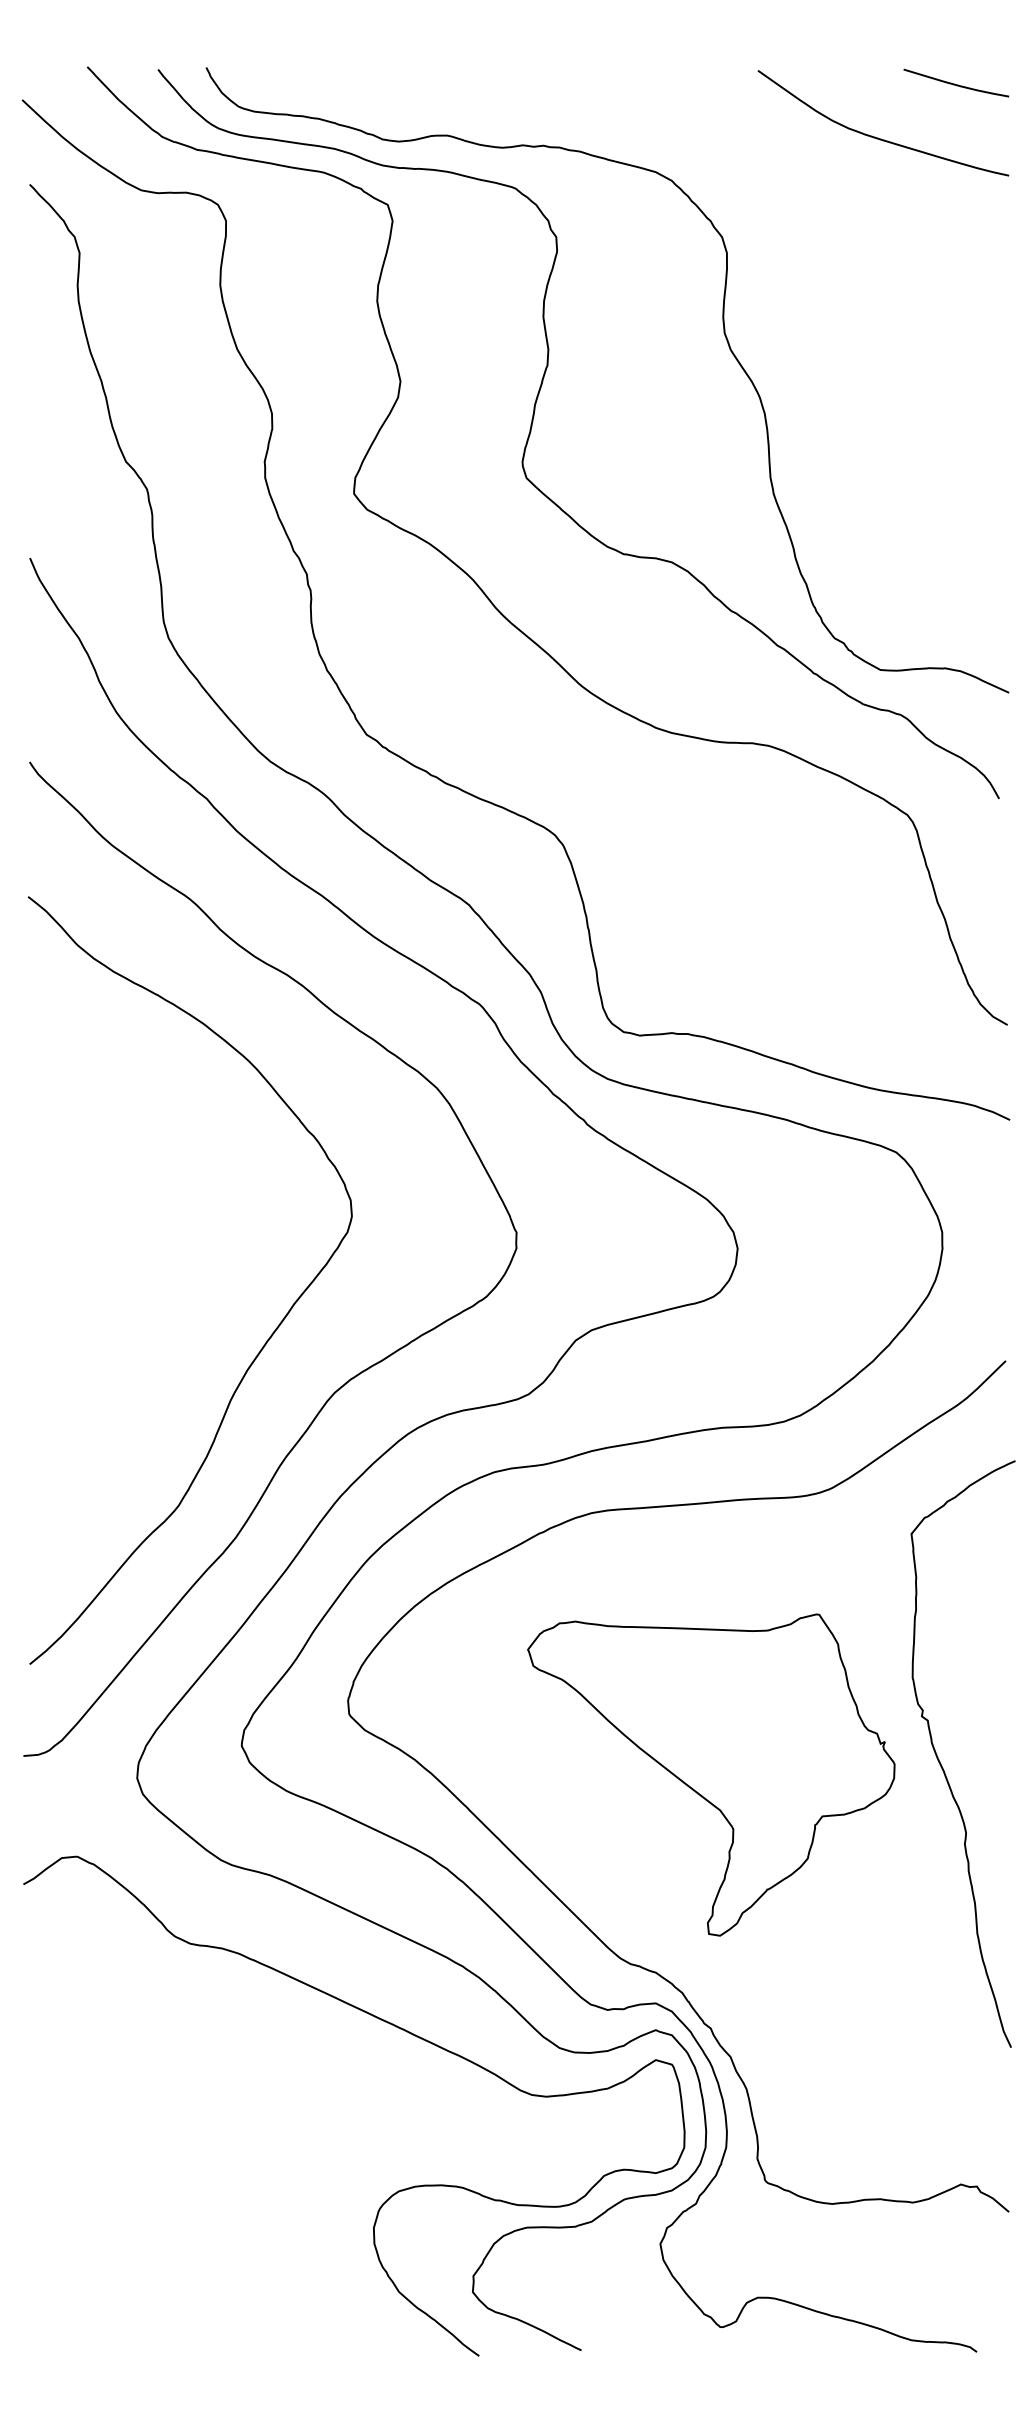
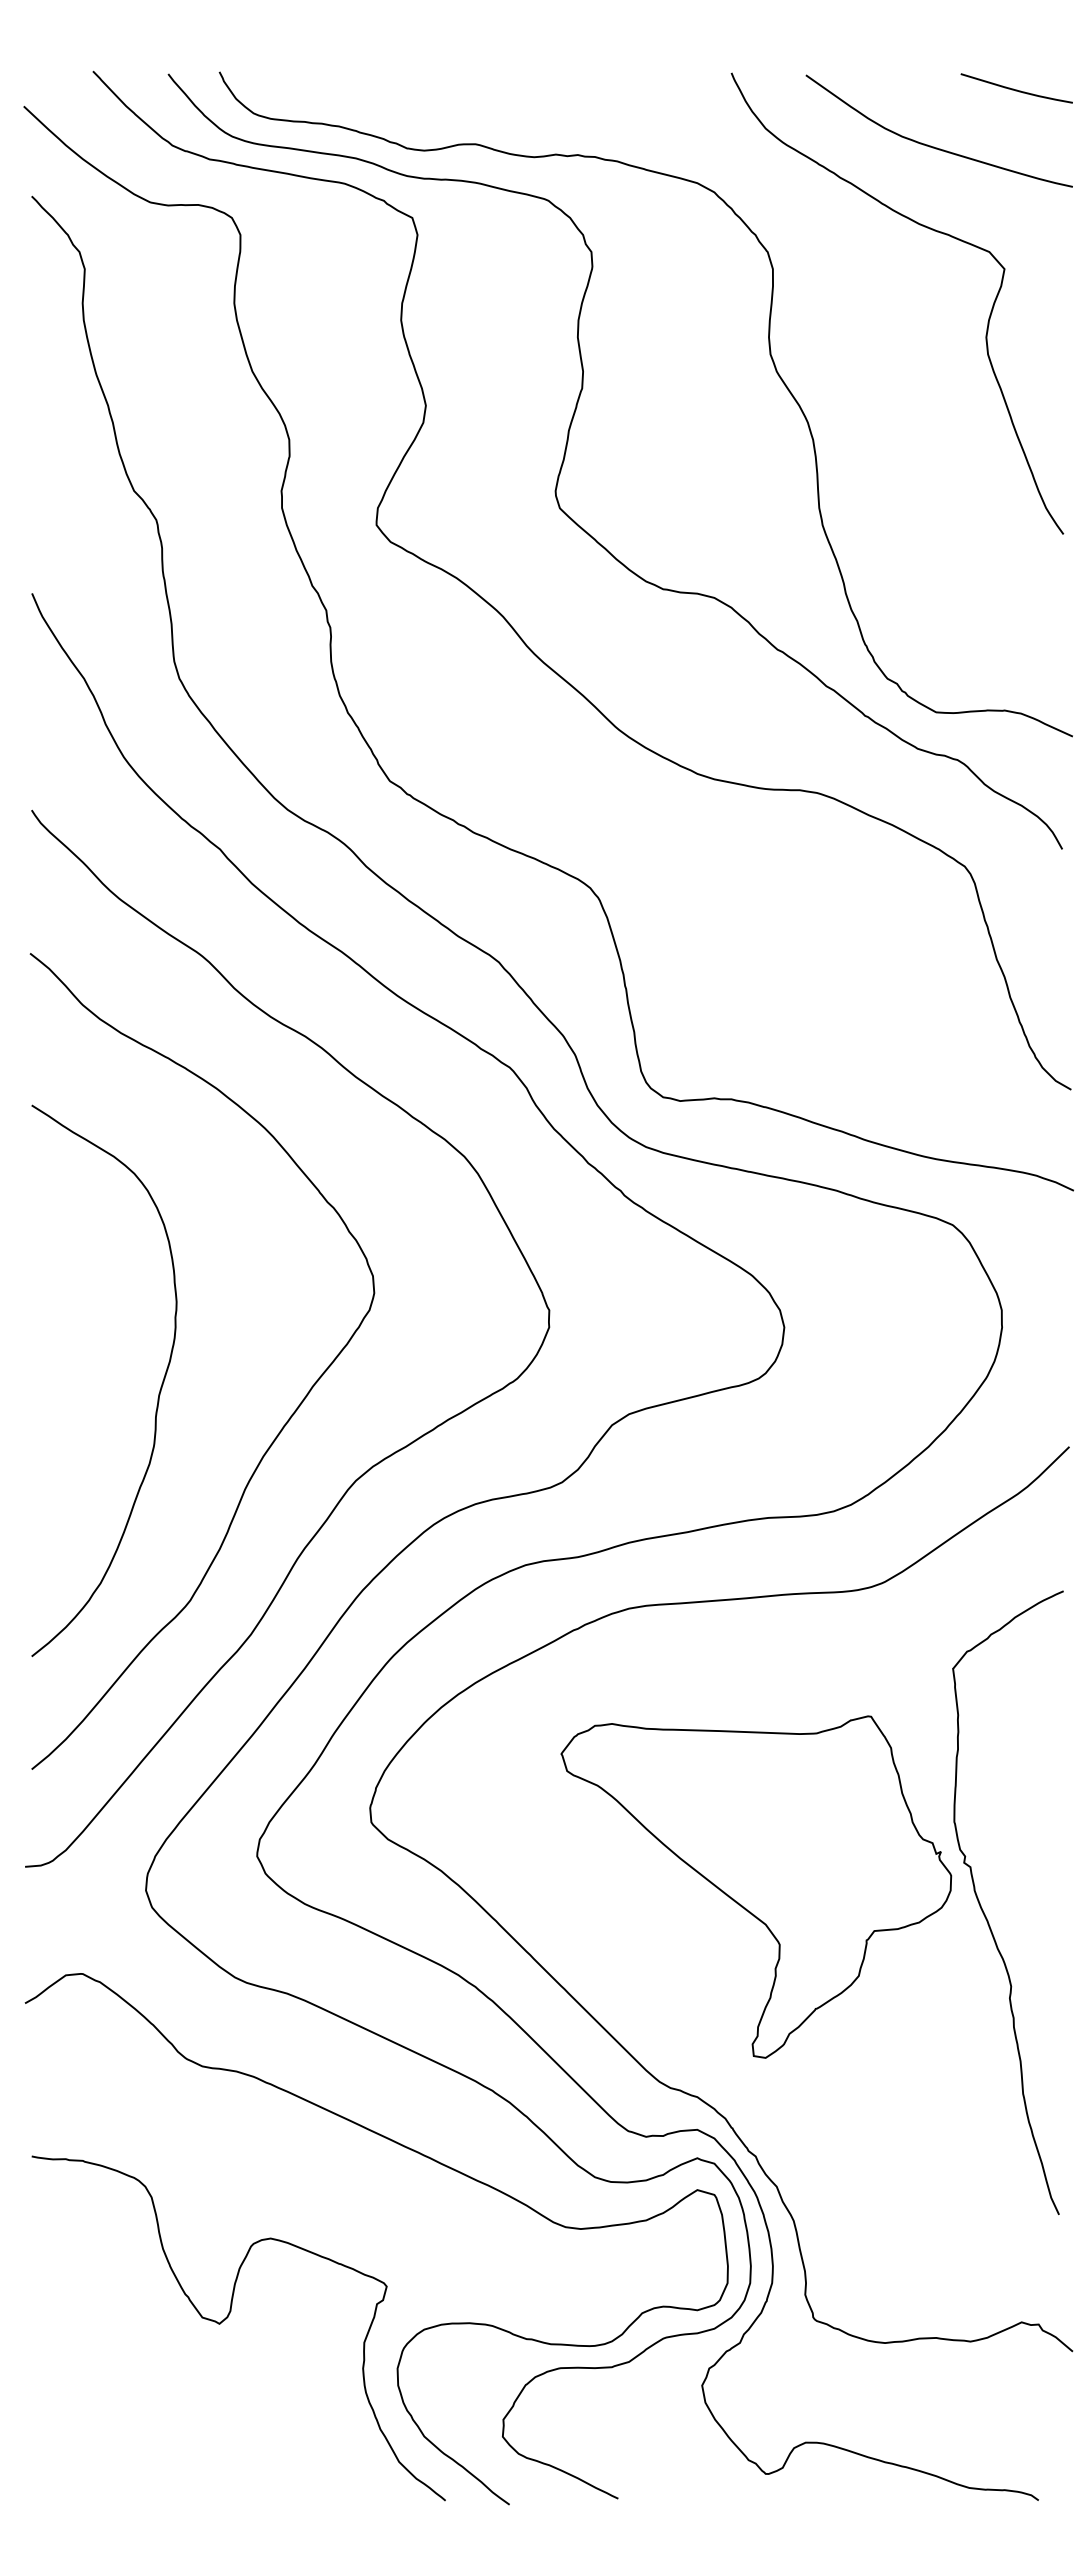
curve: (874, 215) -> (929, 229), added
curve: (148, 1310) -> (158, 1393), added
curve: (941, 1765) -> (985, 1914), moved
curve: (214, 2179) -> (228, 2317), added

